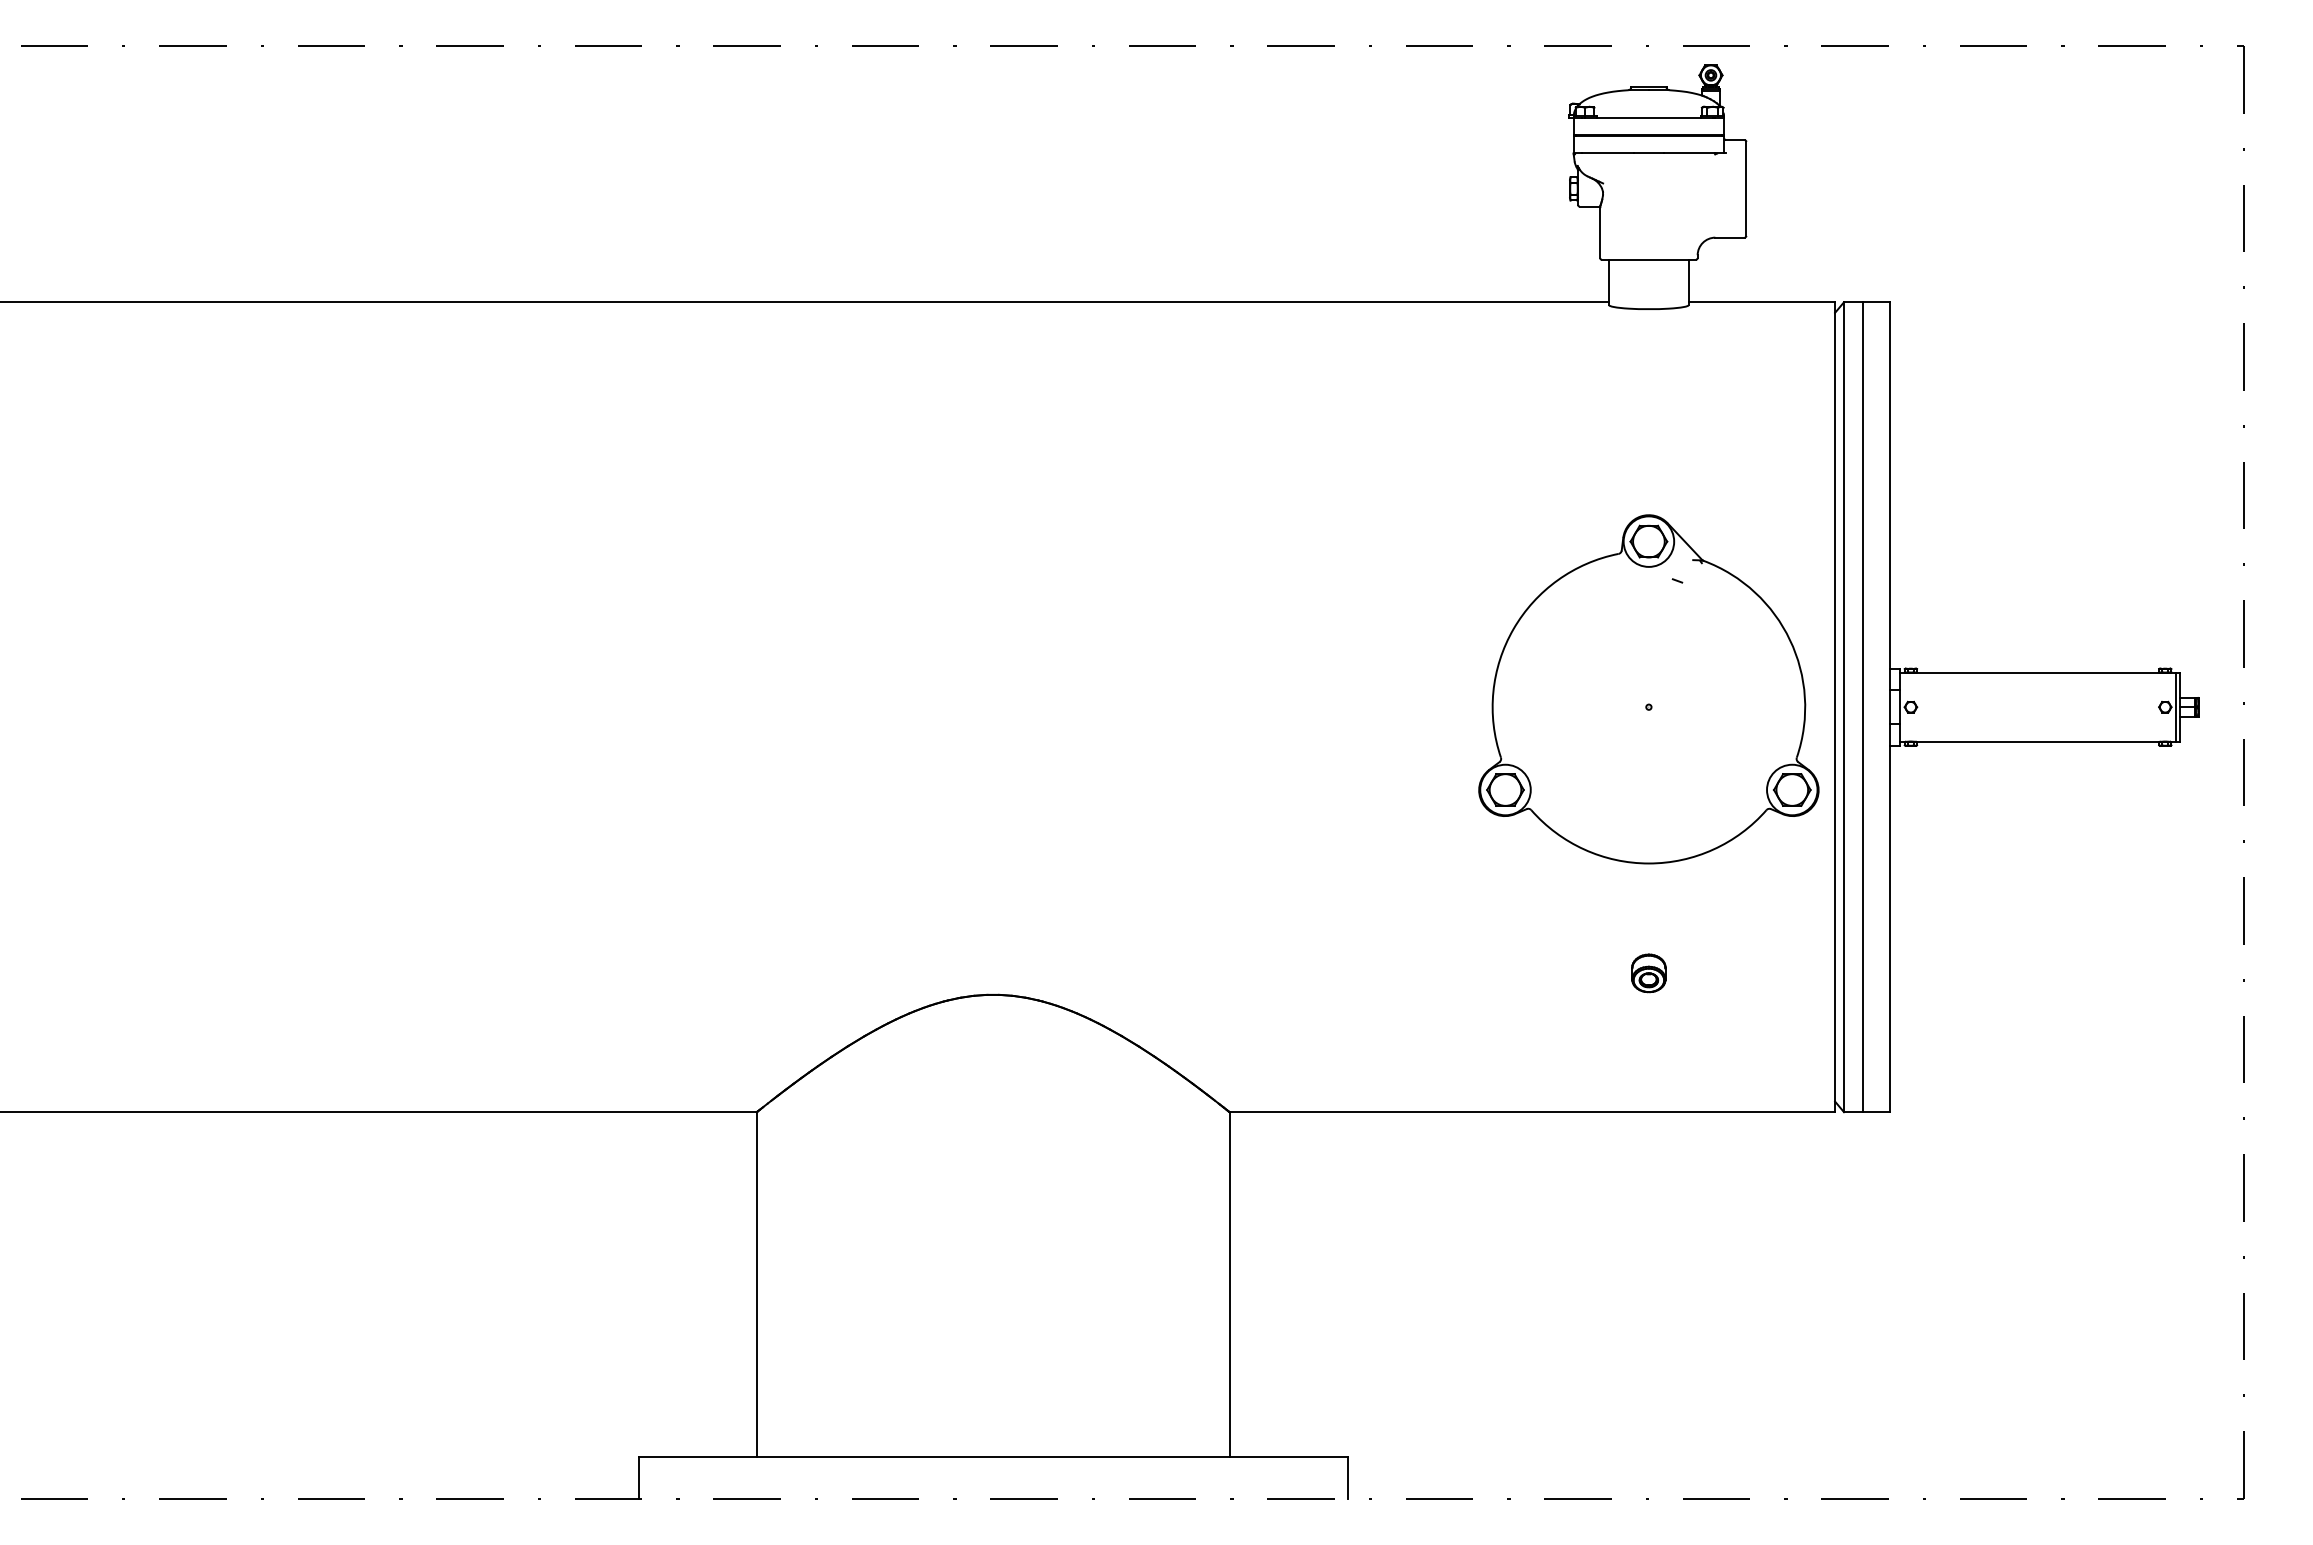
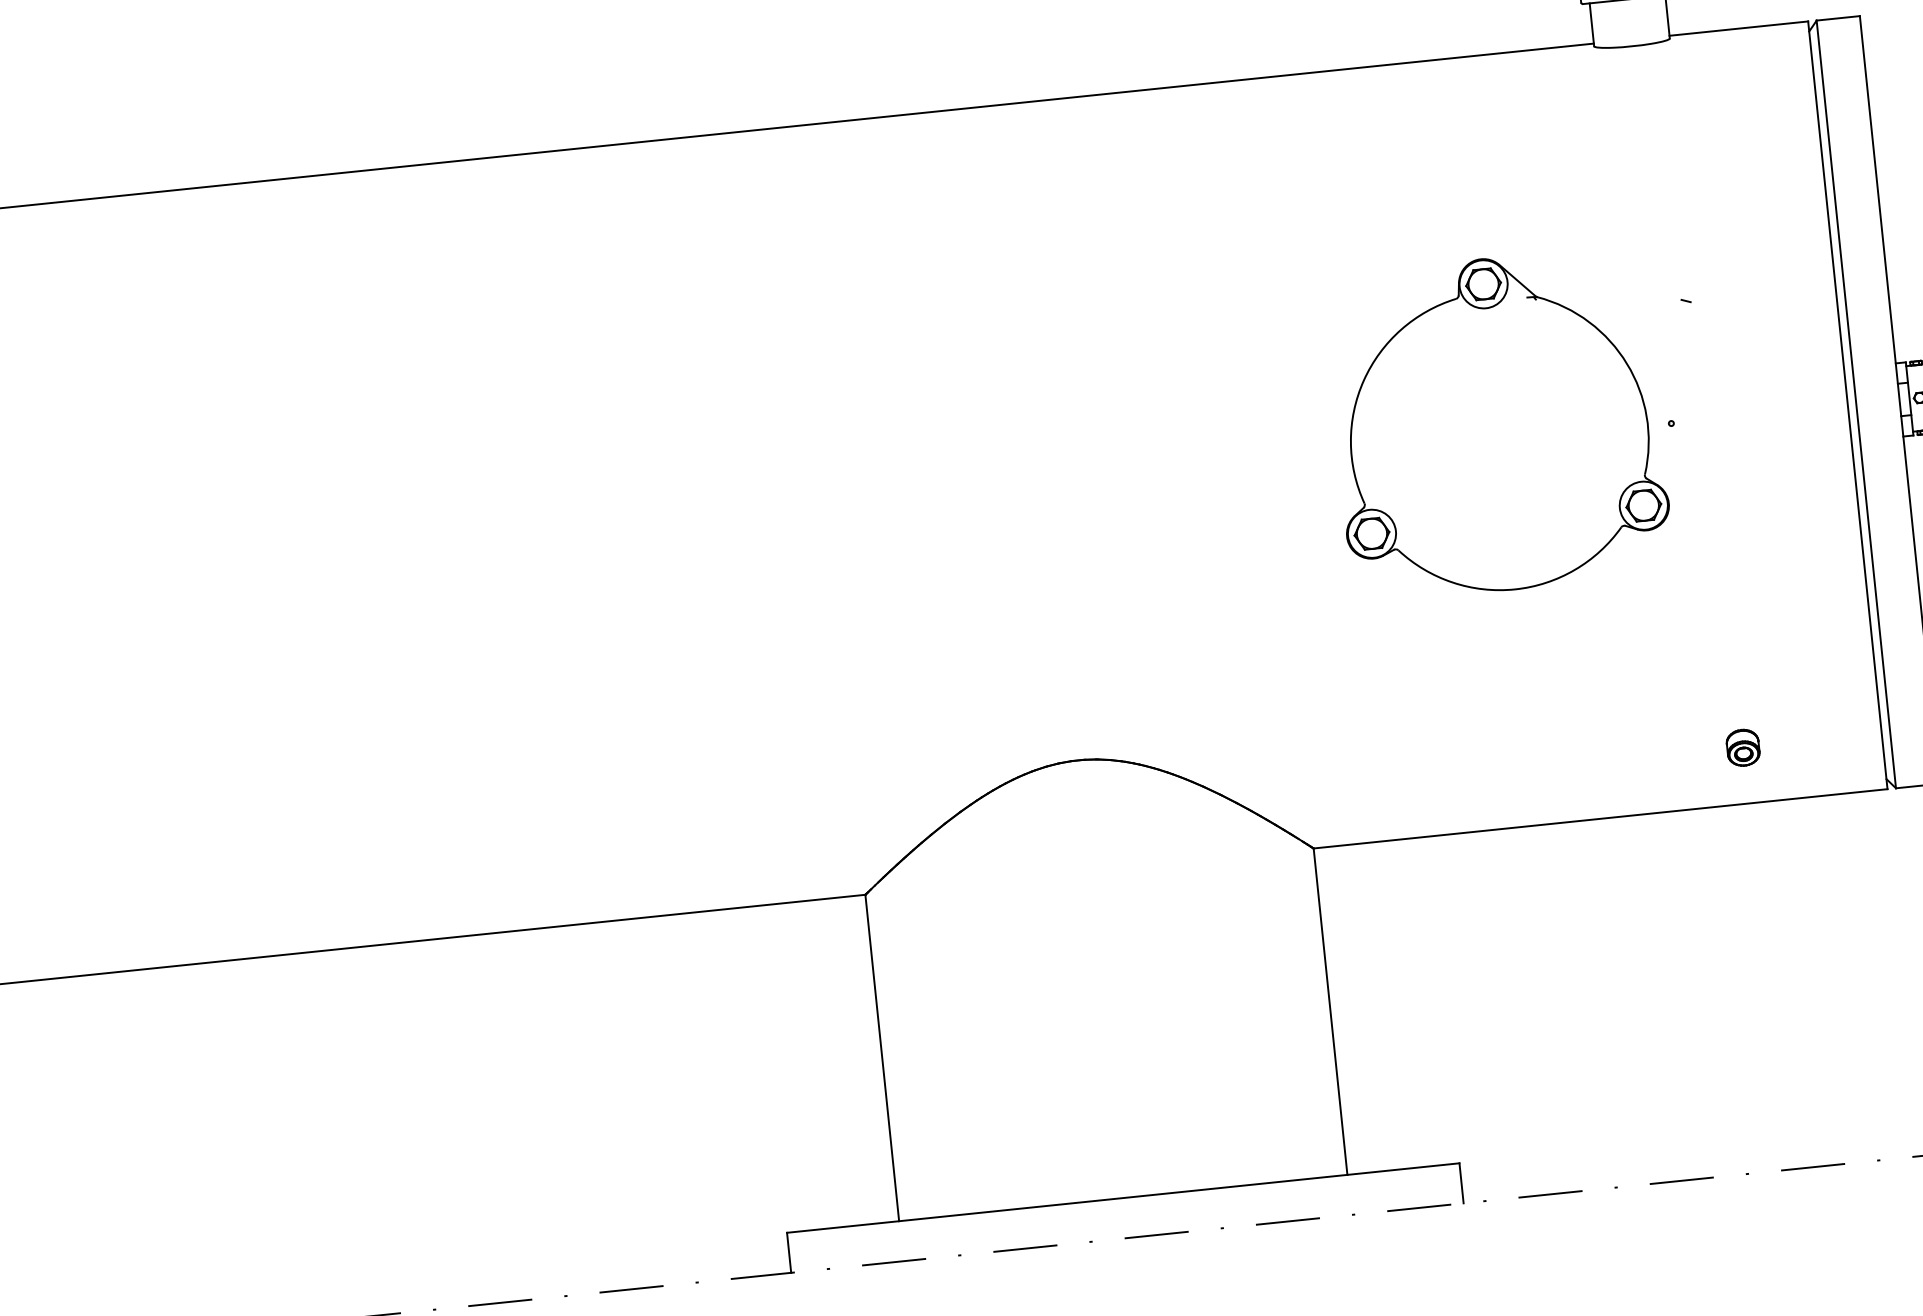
part: (1648, 689) -> (1497, 424), moved
line: (1863, 707) -> (1874, 402), removed
part: (1648, 973) -> (1742, 747), moved

